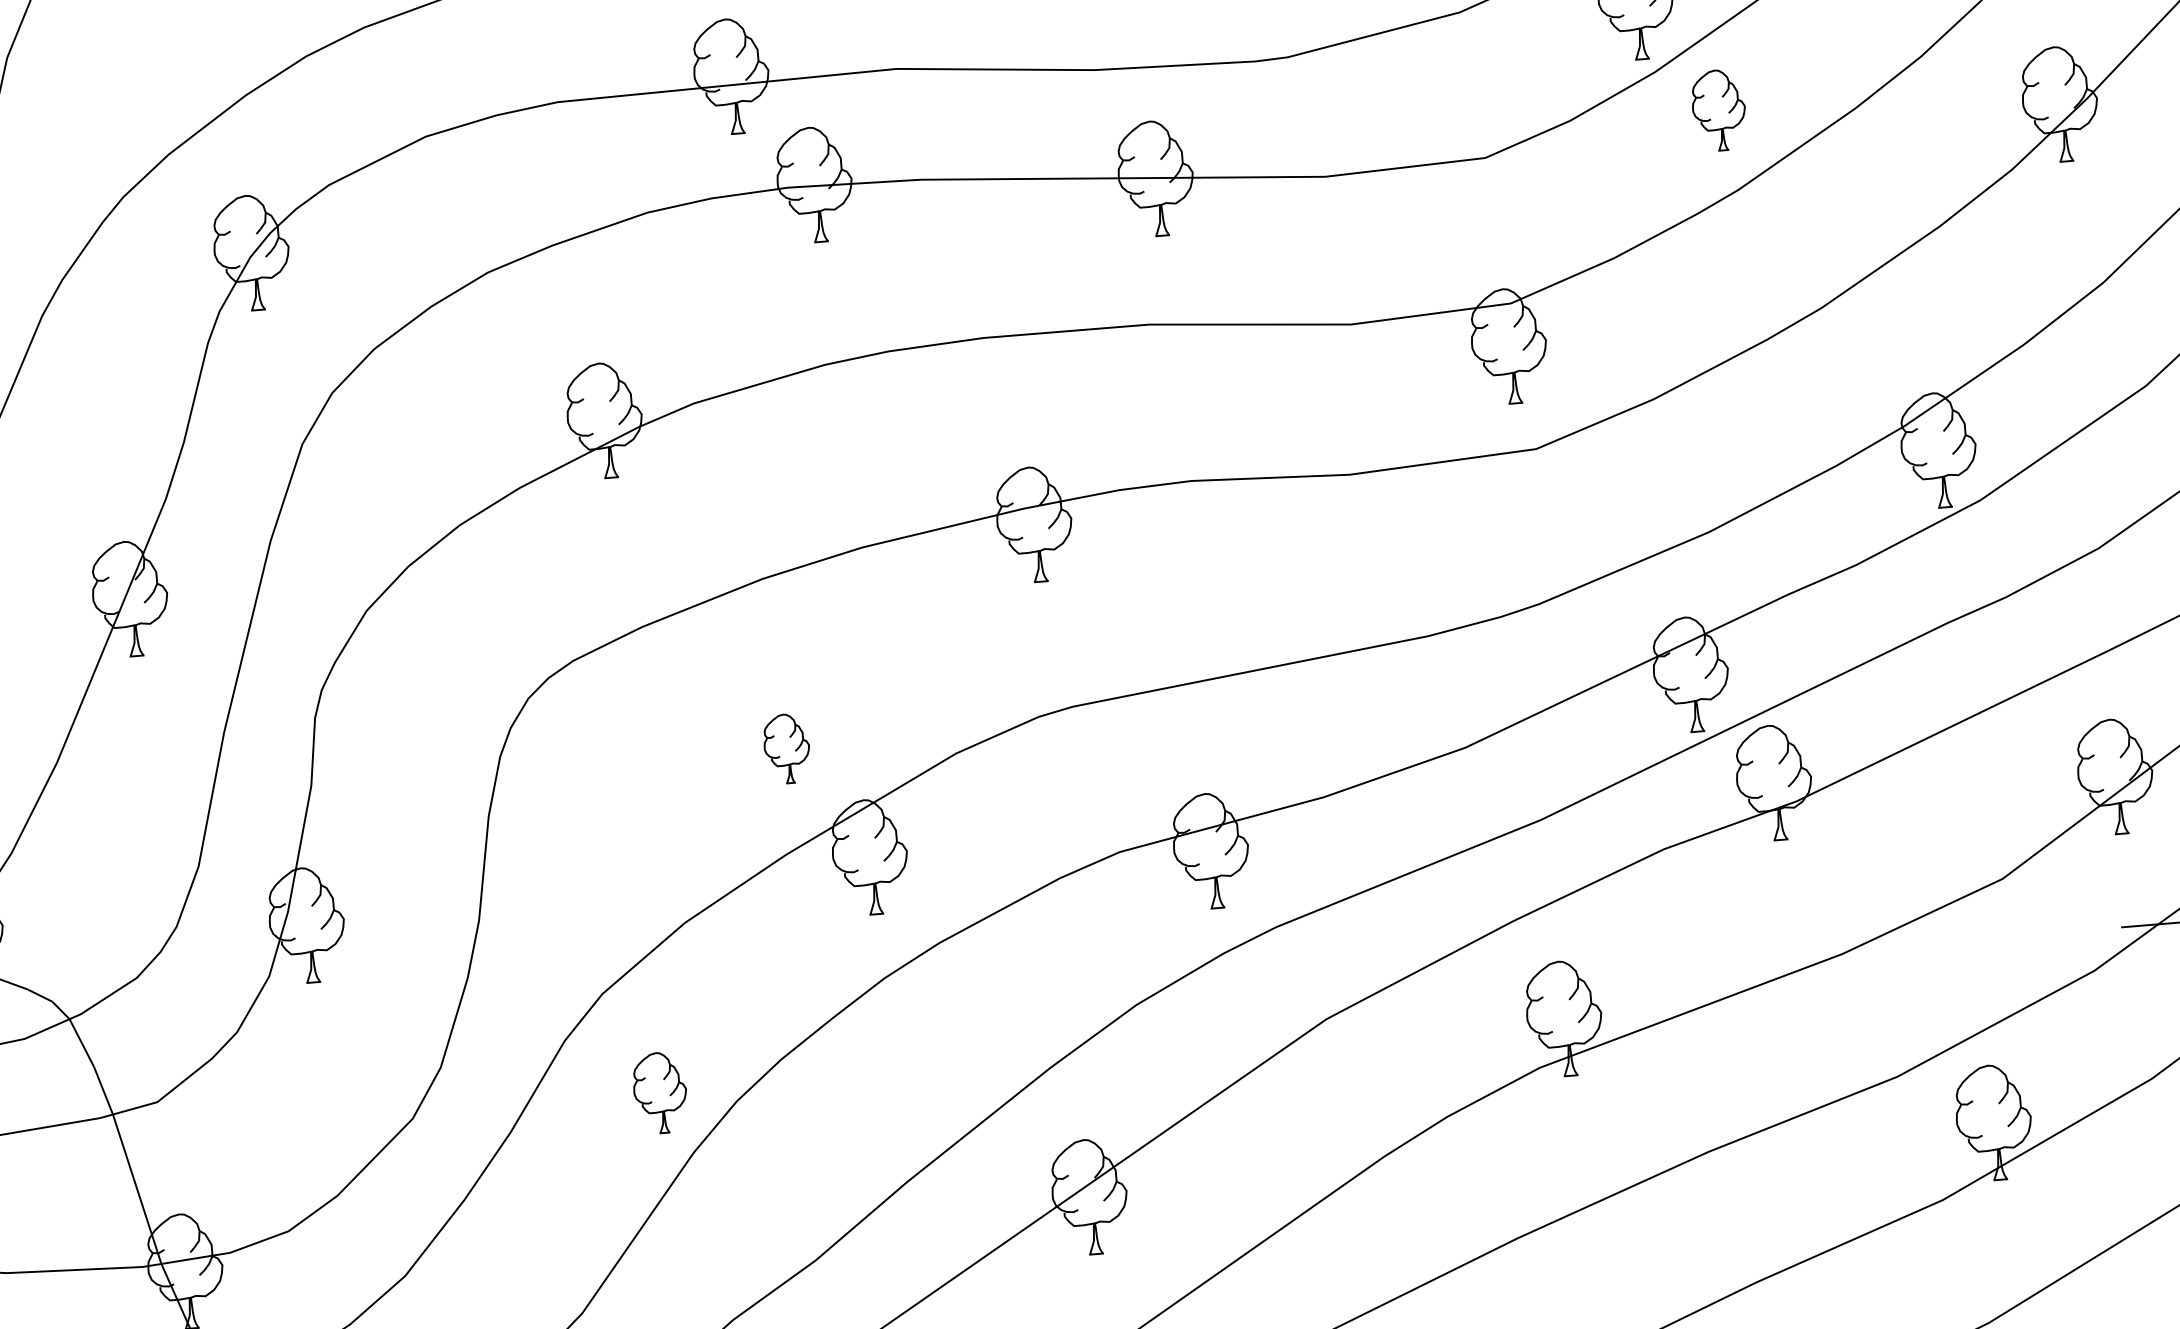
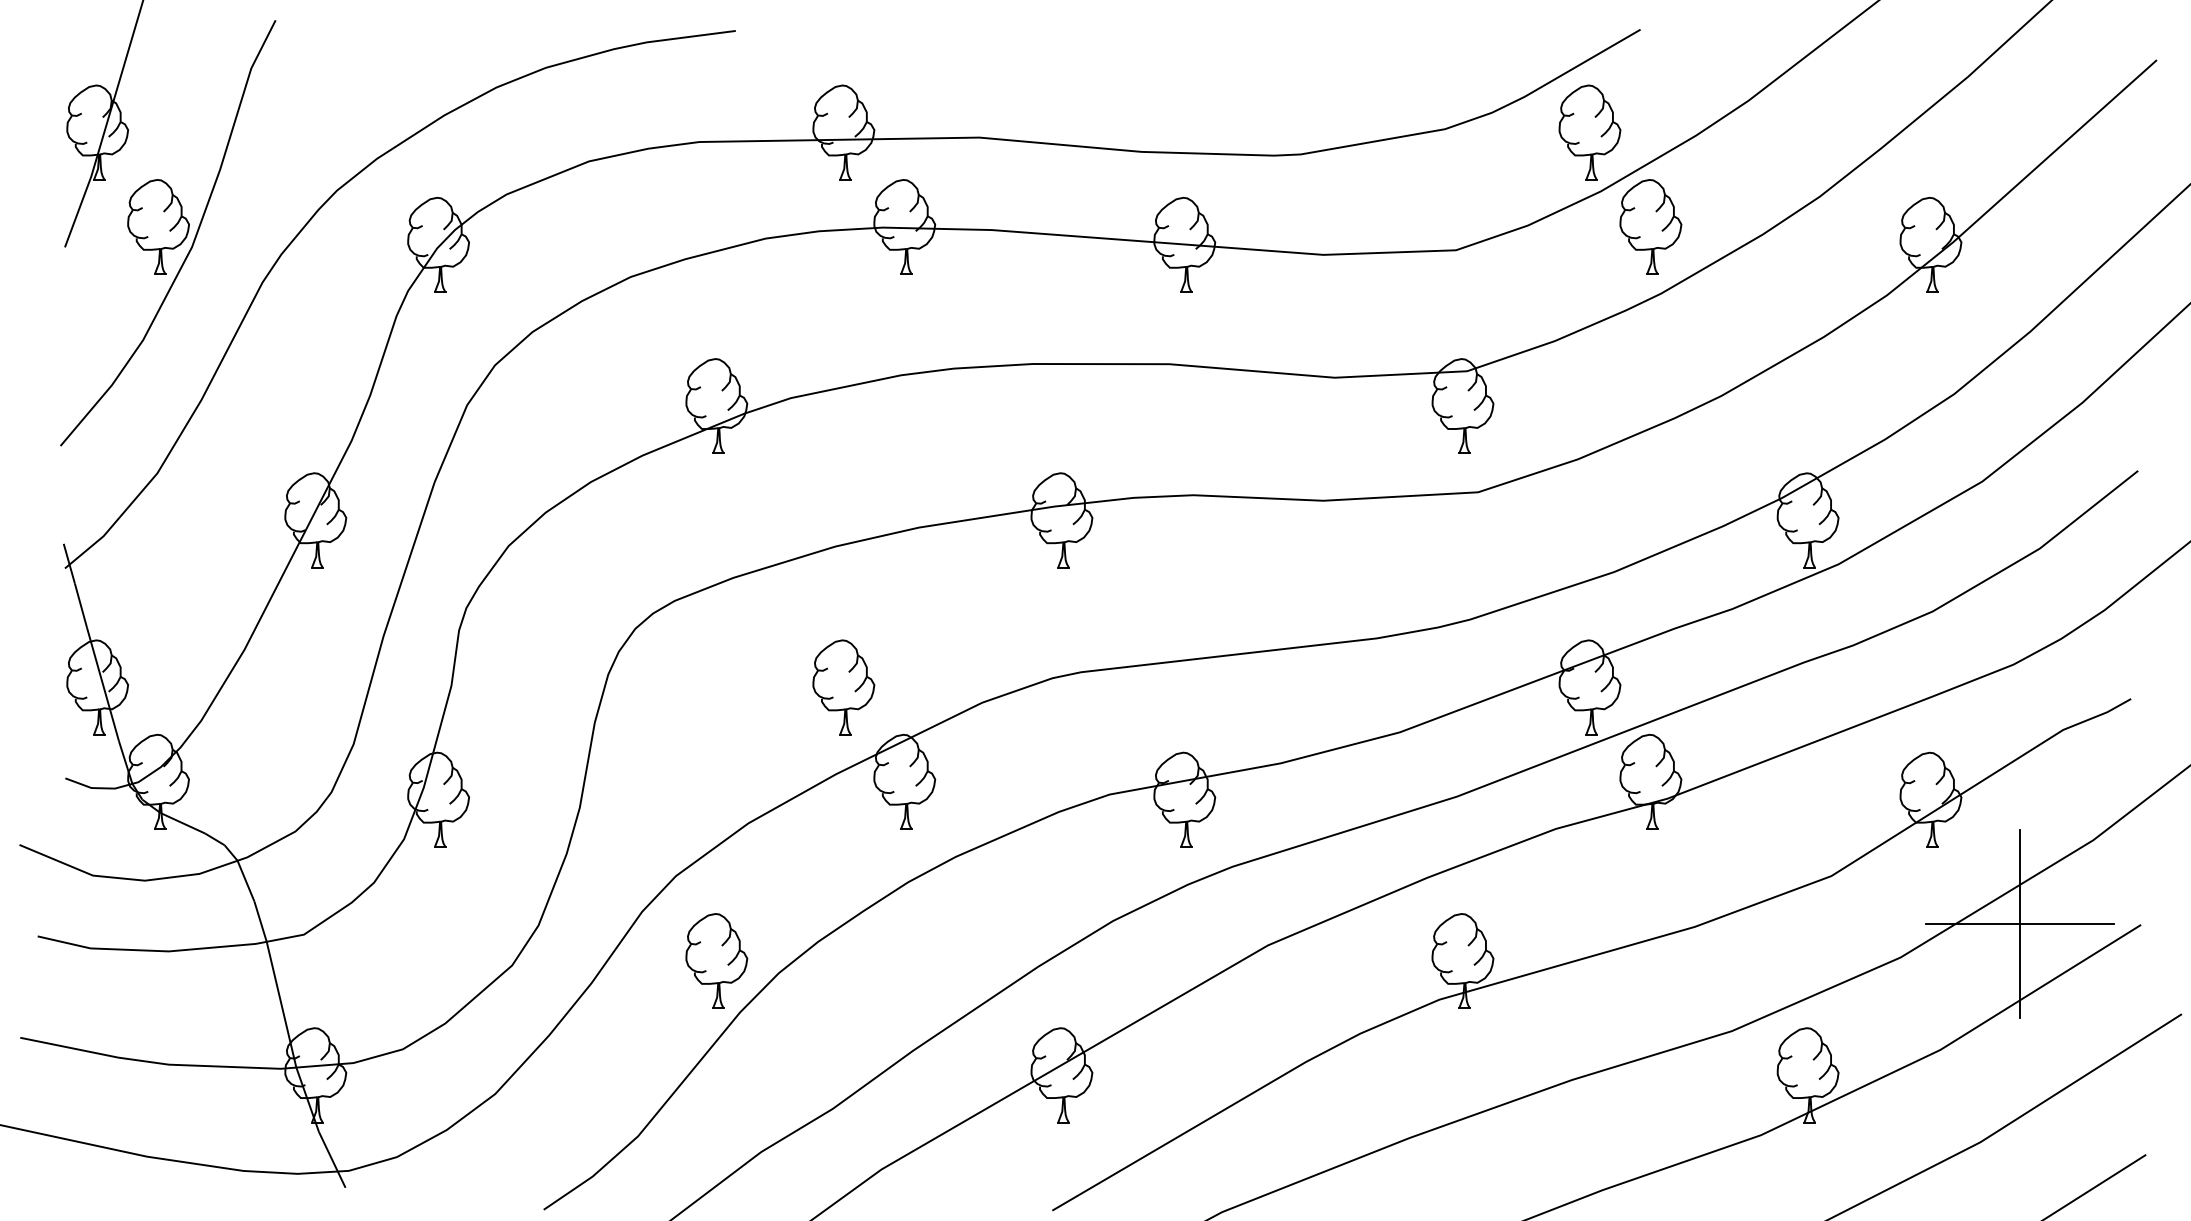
part: (1718, 109) -> (1650, 226), size x1.43
part: (786, 748) -> (843, 687), size x1.67
part: (659, 1092) -> (716, 960), size x1.43

